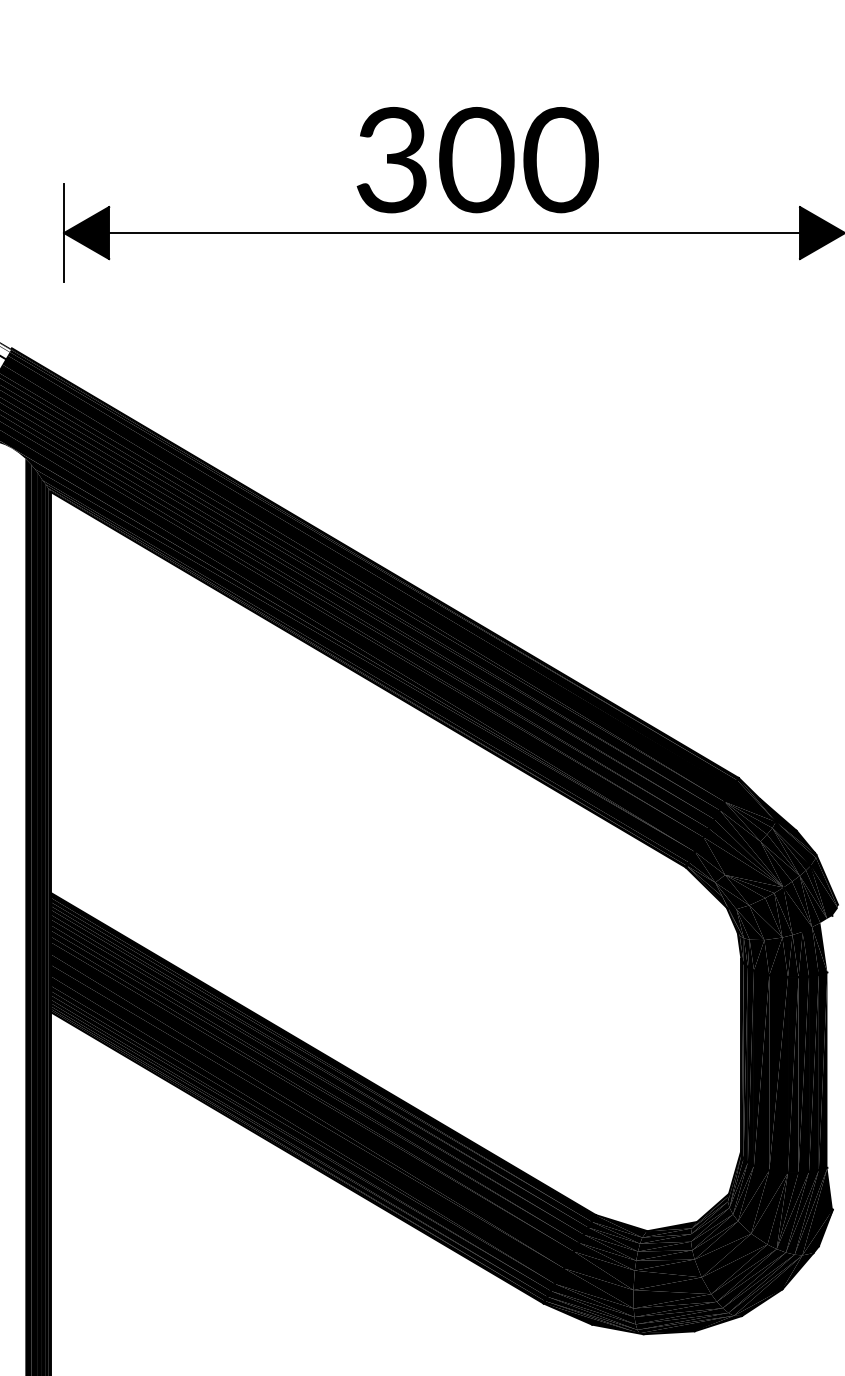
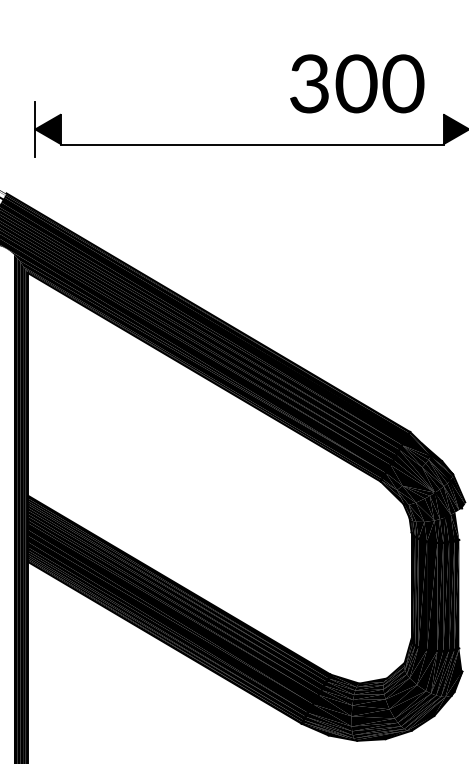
text: (478, 159) -> (357, 83), moved
line: (454, 233) -> (252, 145), moved

